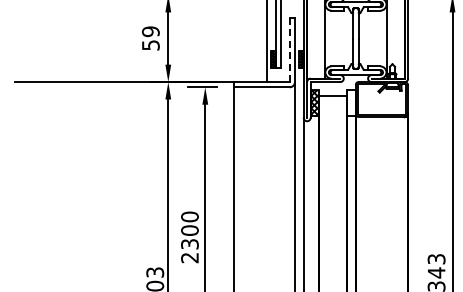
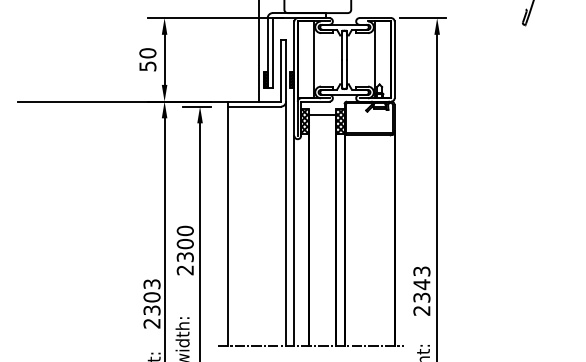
text: (150, 31) -> (147, 53), 59 -> 50
line: (290, 49) -> (281, 70), dashed -> solid
hatch: (351, 102) -> (340, 121), added

